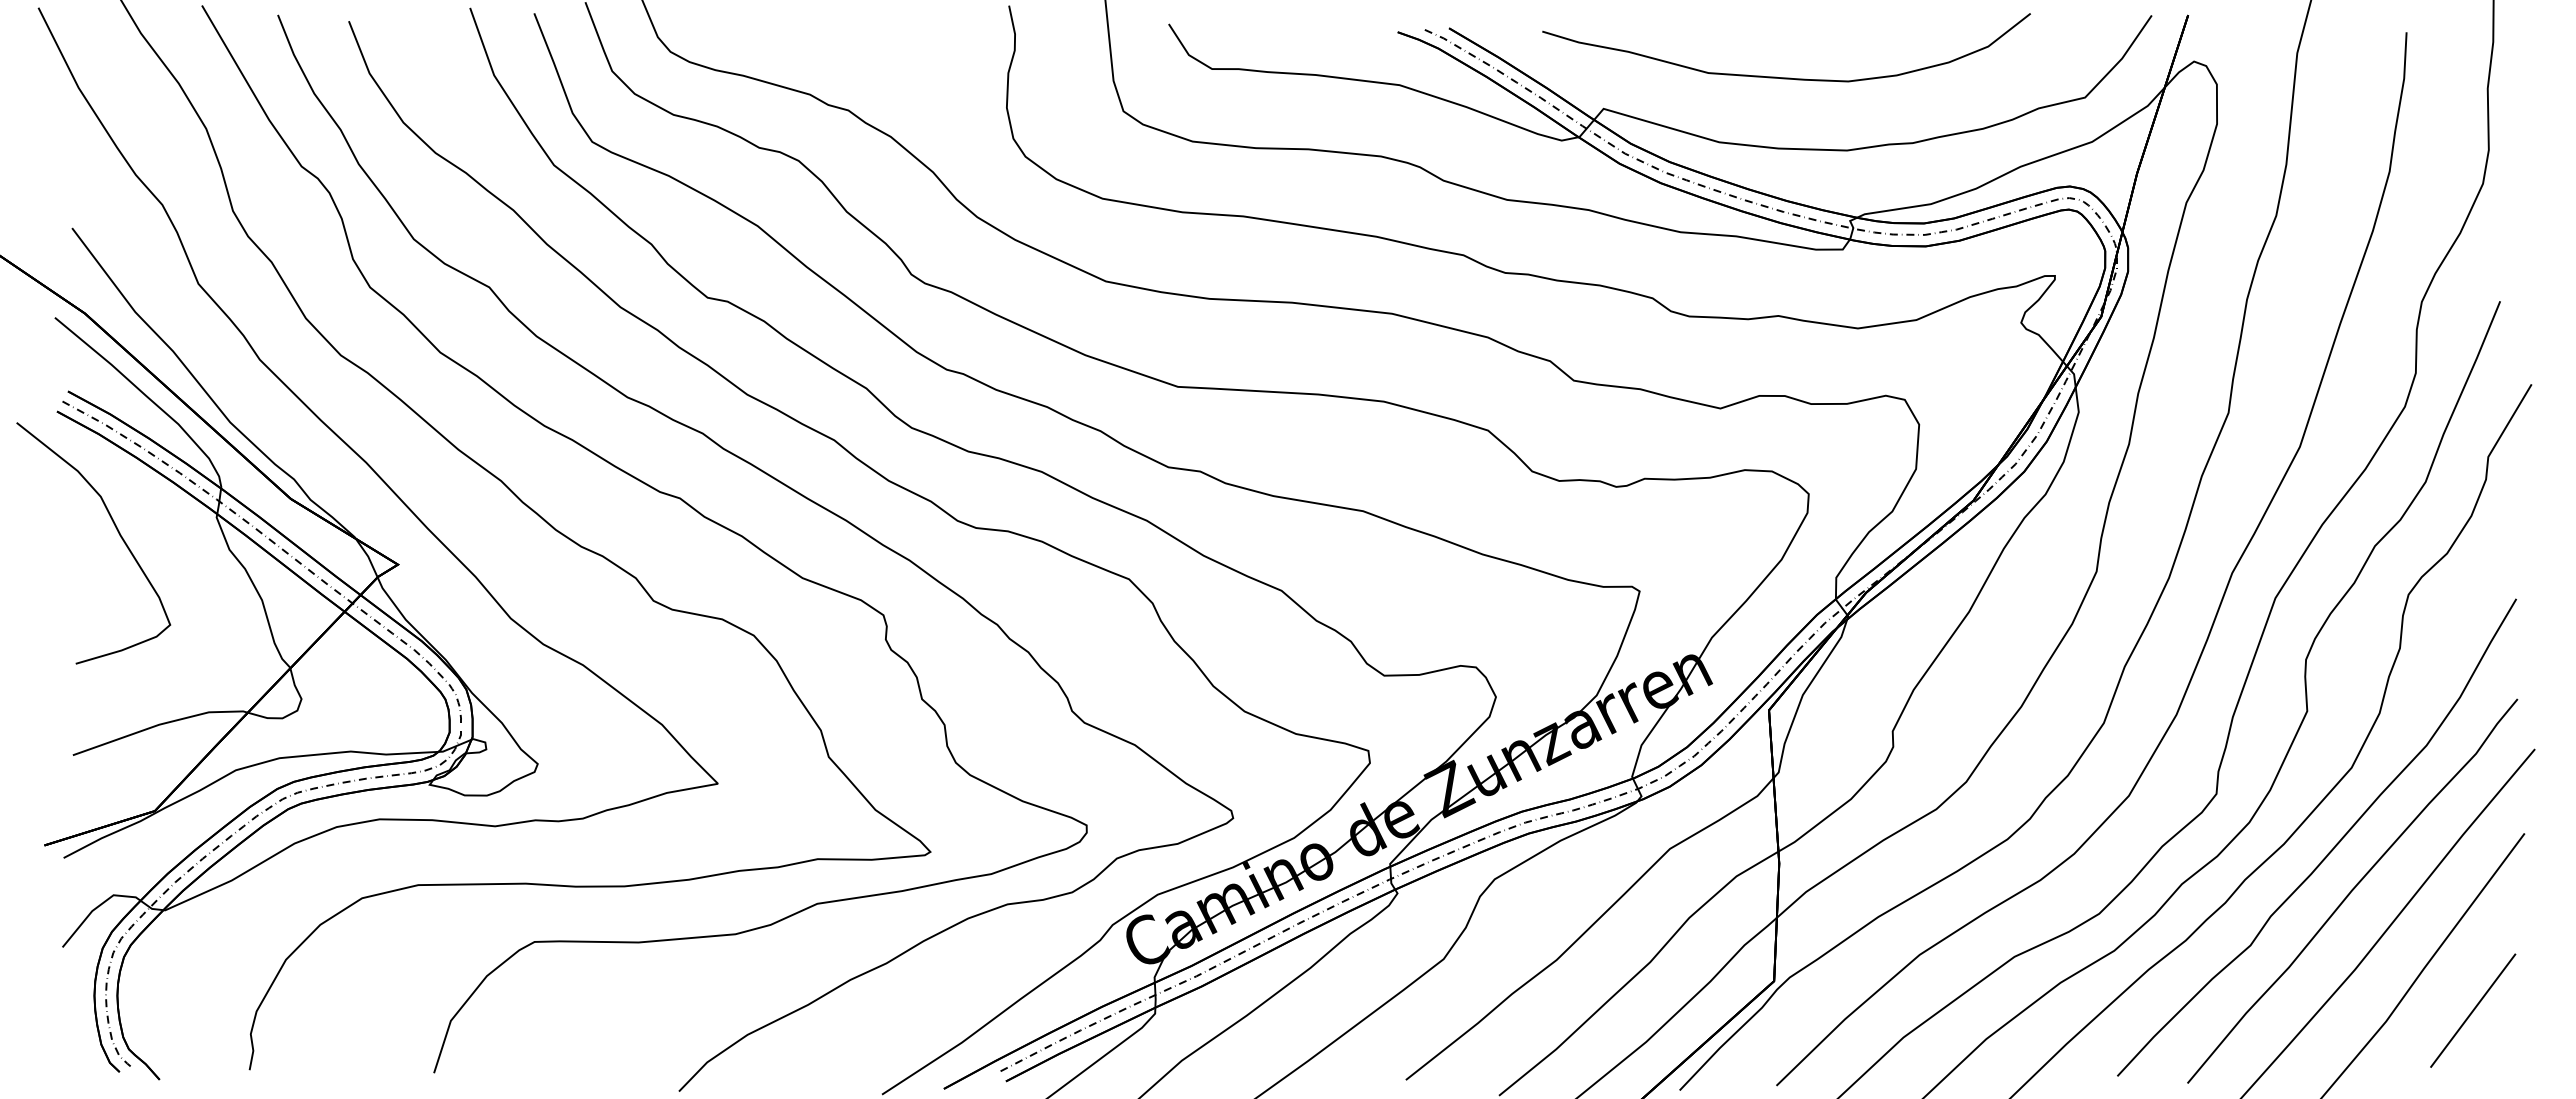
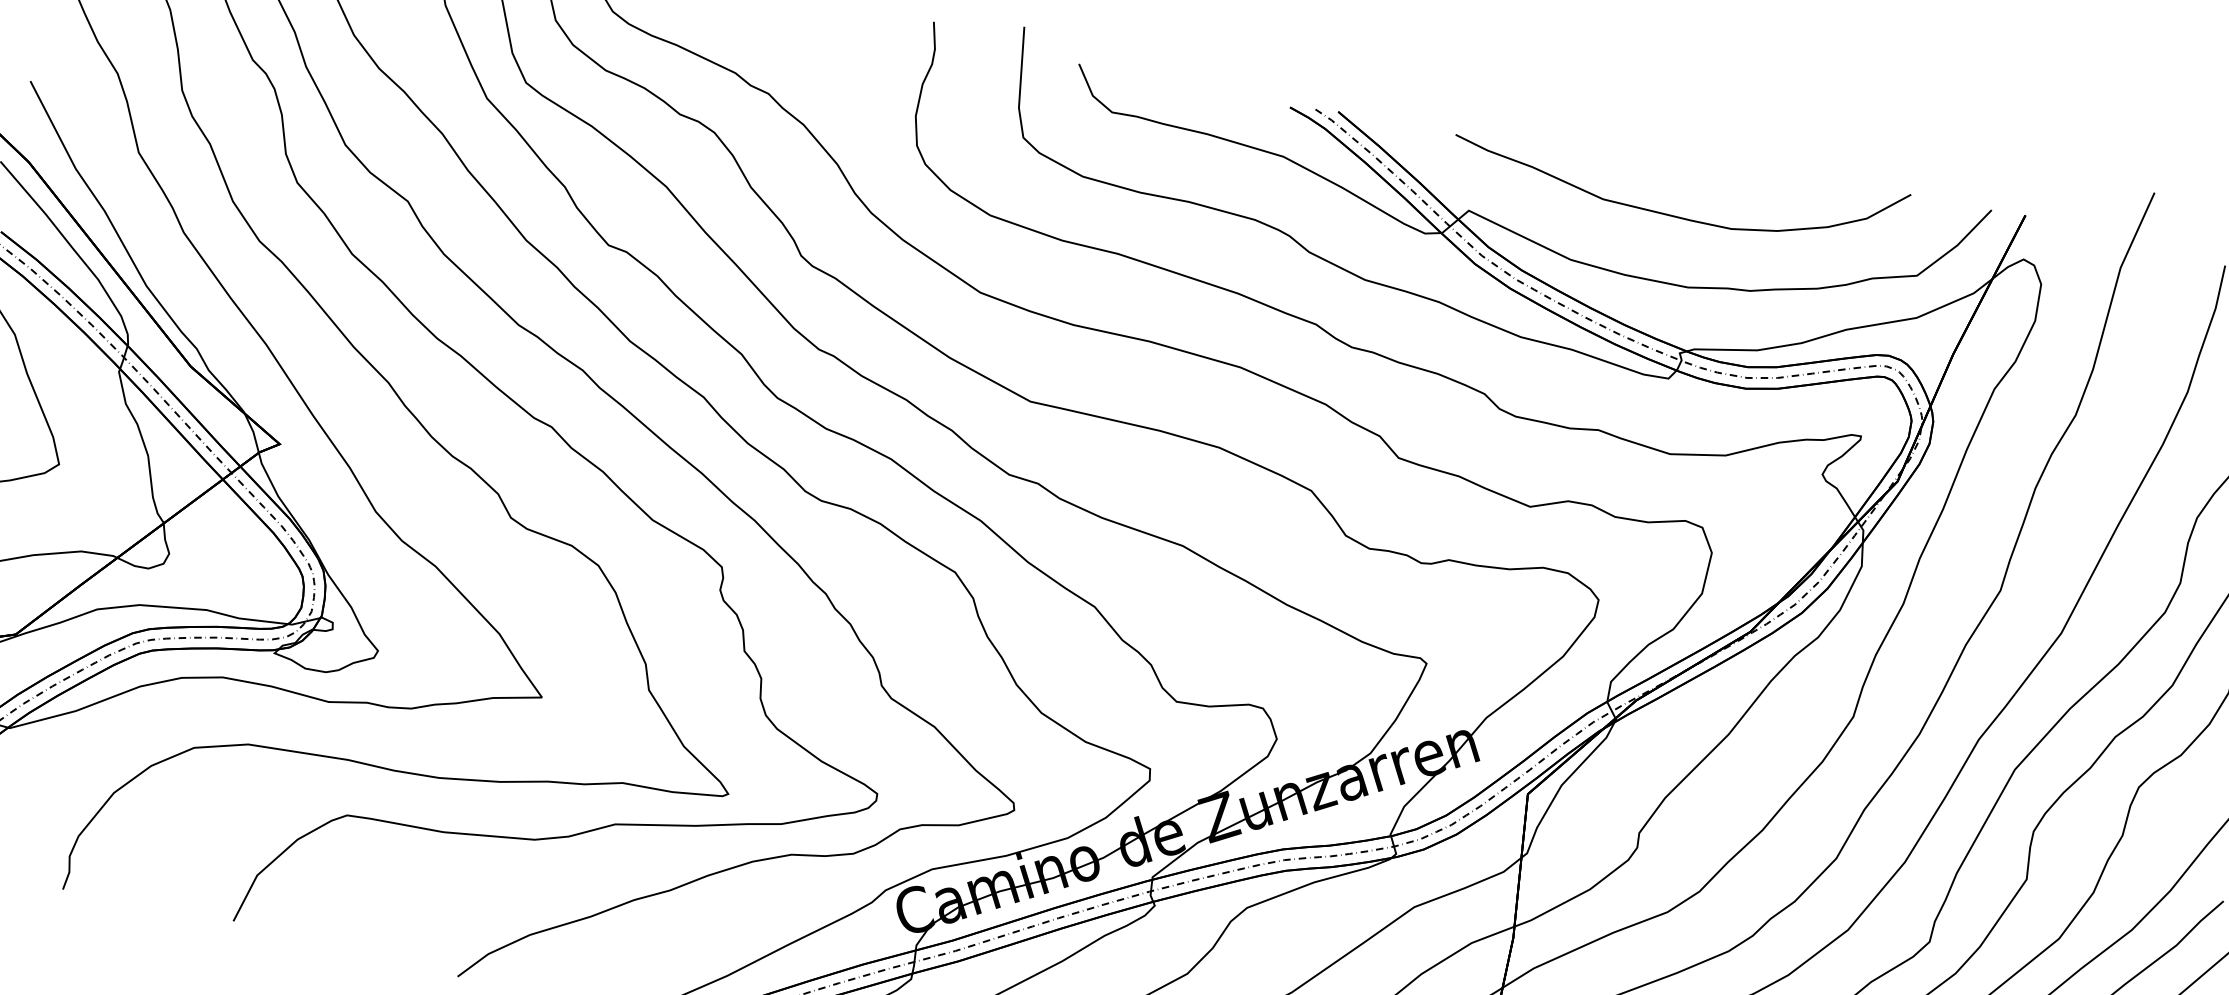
curve: (1786, 77) -> (1674, 215), moved

